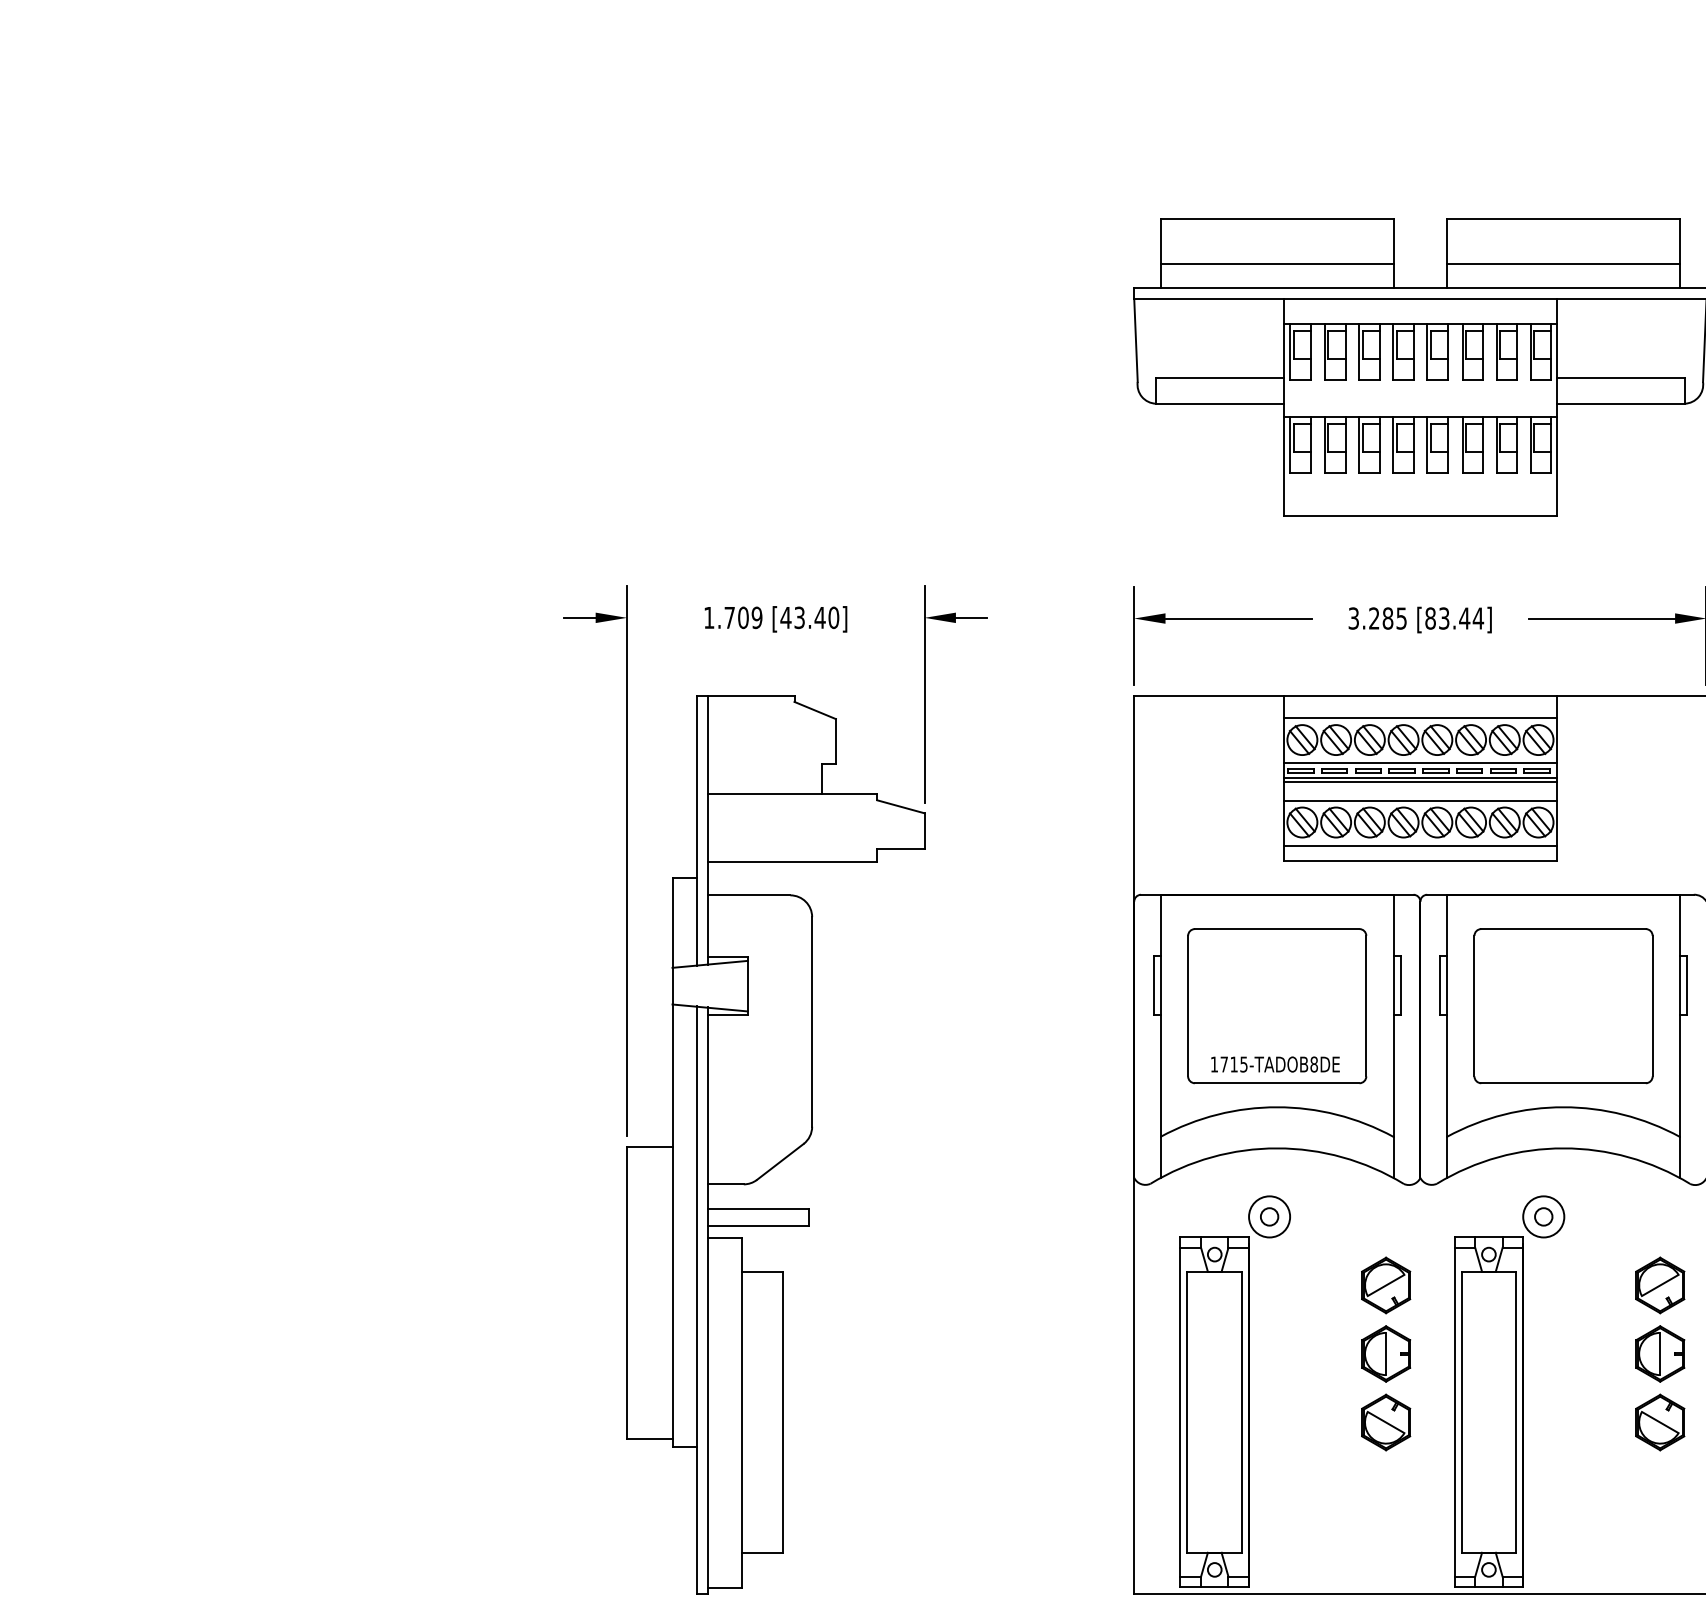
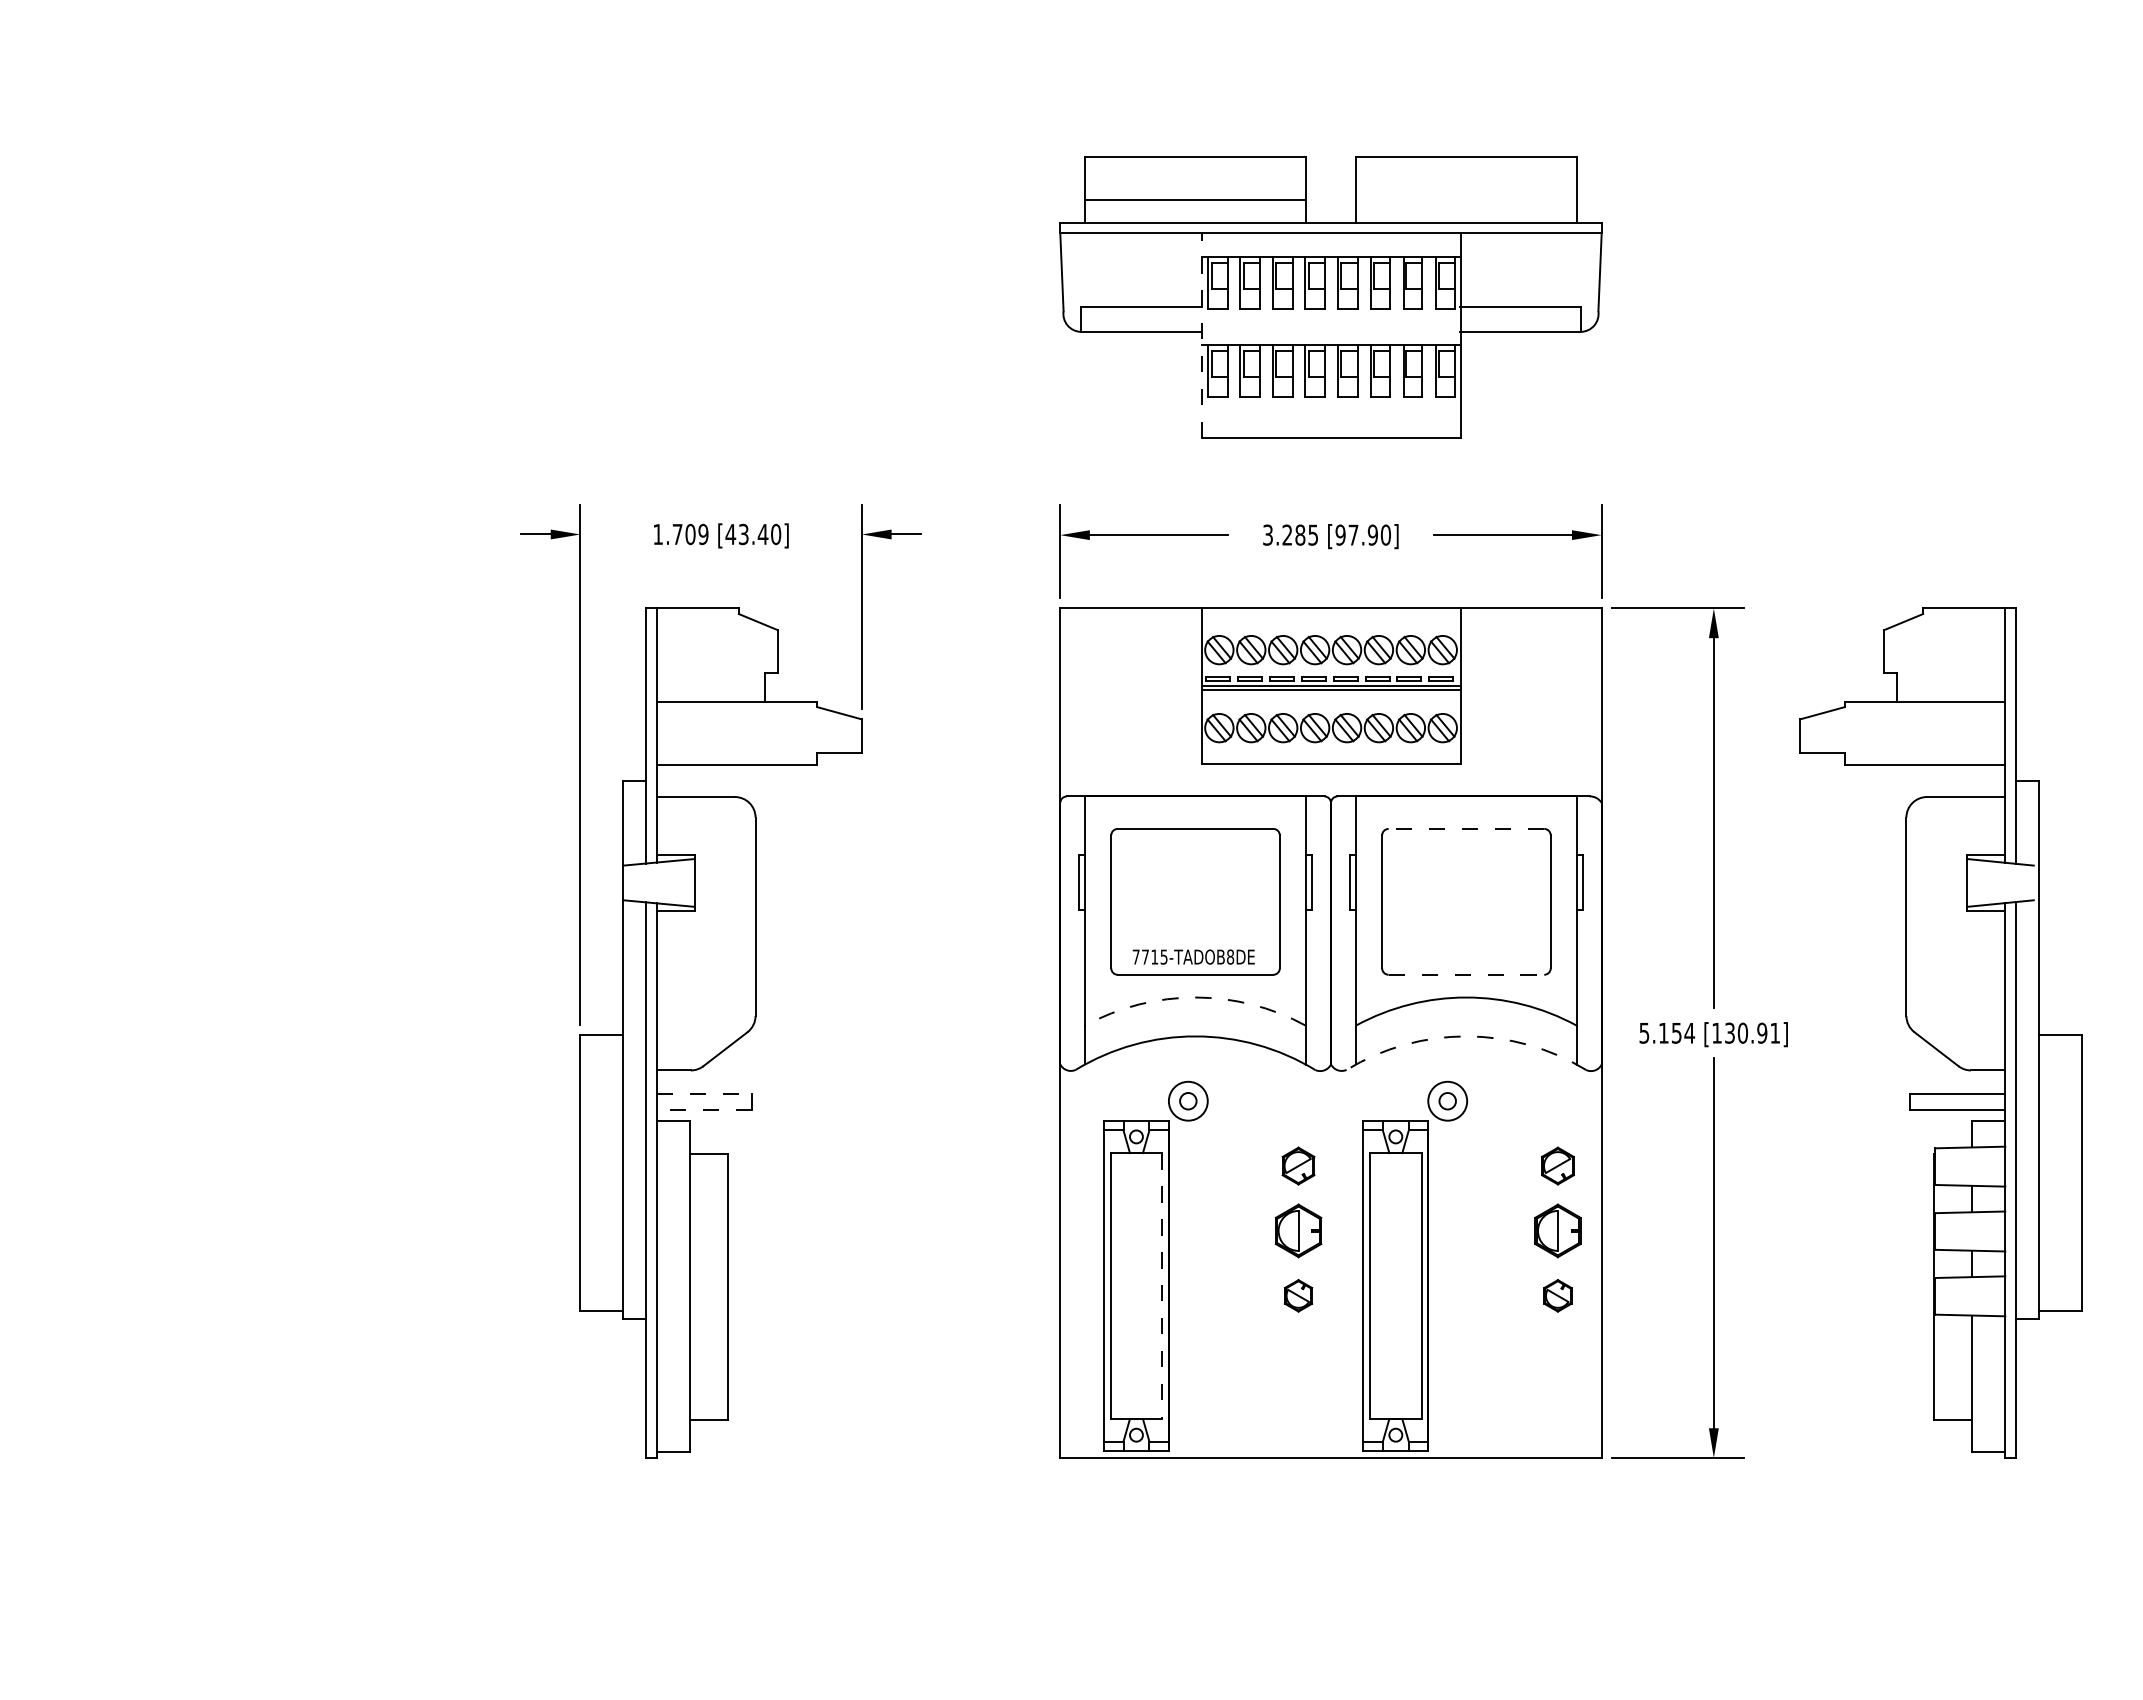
line: (1563, 263) -> (1466, 199), removed
line: (1283, 407) -> (1201, 335), solid -> dashed
text: (1454, 617) -> (1363, 534), [83.44] -> [97.90]
line: (1419, 718) -> (1330, 629), removed
line: (1419, 763) -> (1330, 672), removed
line: (1419, 800) -> (1330, 707), removed
line: (1419, 846) -> (1330, 750), removed
line: (1563, 928) -> (1466, 828), solid -> dashed
text: (1213, 1063) -> (1135, 956), 1715-TADOB8DE -> 7715-TADOB8DE
line: (1563, 1082) -> (1466, 974), solid -> dashed
arc: (1277, 1107) -> (1195, 997), solid -> dashed
arc: (1563, 1148) -> (1466, 1036), solid -> dashed
line: (758, 1208) -> (704, 1093), solid -> dashed
line: (758, 1226) -> (704, 1110), solid -> dashed
part: (1386, 1284) -> (1298, 1165), size x0.7
part: (1659, 1284) -> (1557, 1165), size x0.7
line: (1242, 1412) -> (1162, 1286), solid -> dashed
part: (1386, 1422) -> (1298, 1295), size x0.6
part: (1659, 1422) -> (1557, 1295), size x0.6

